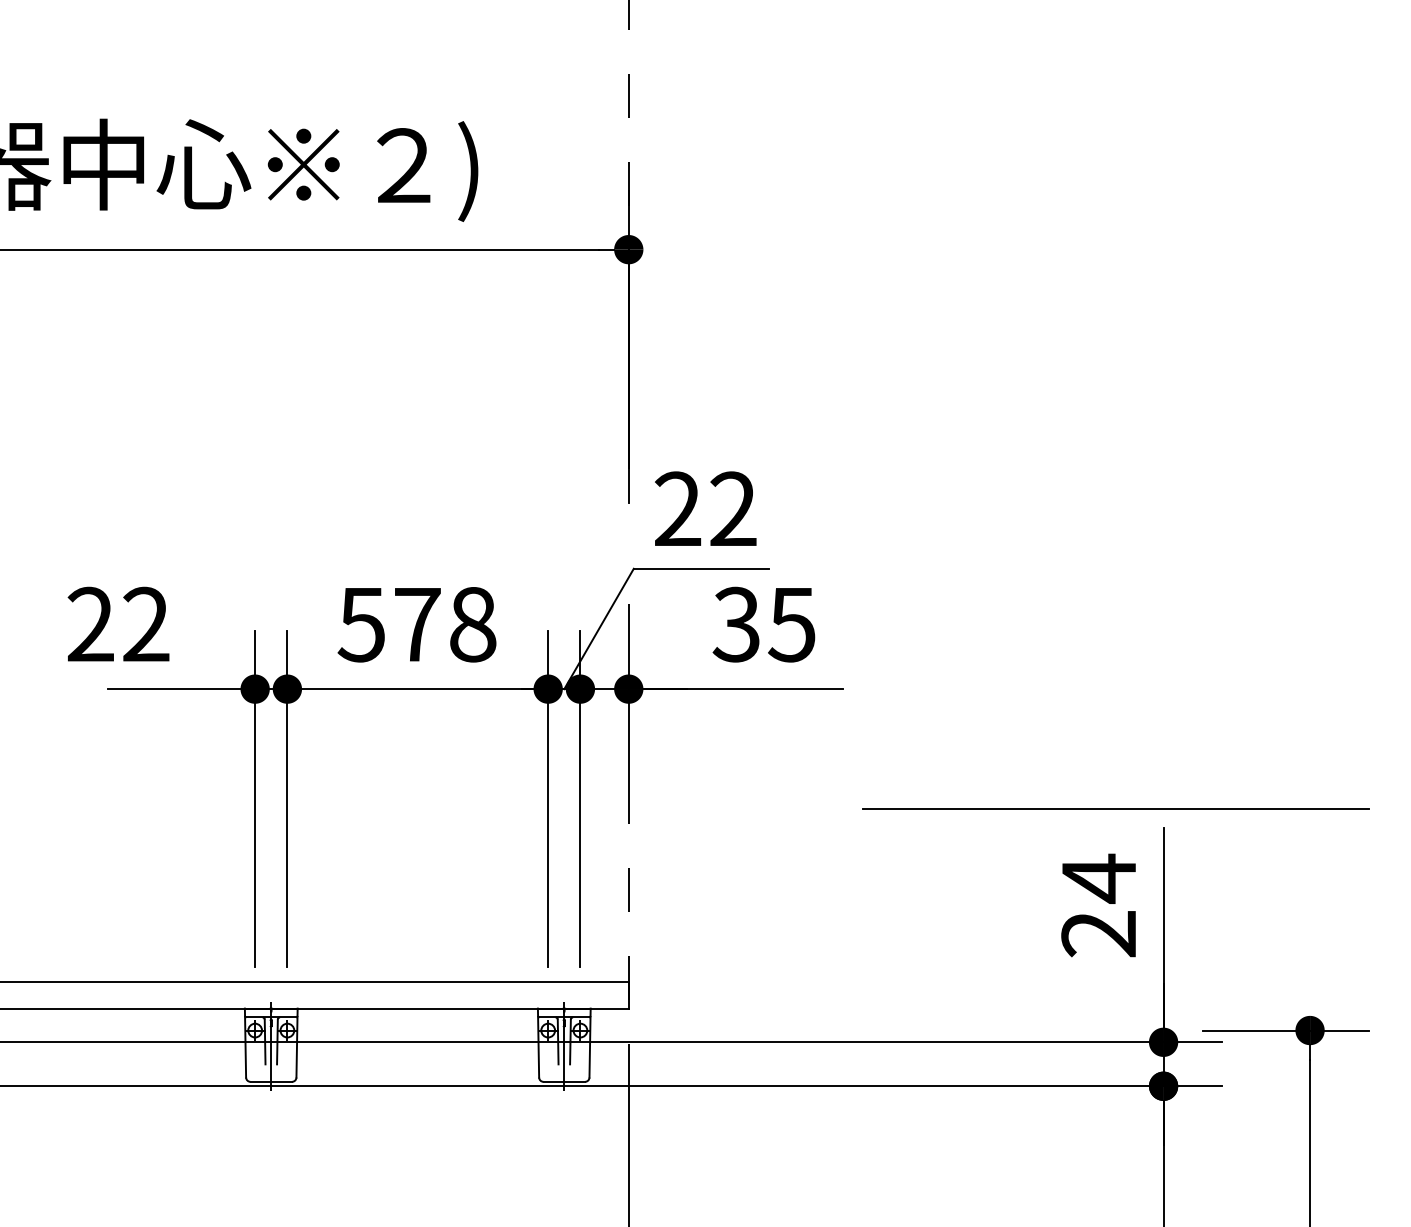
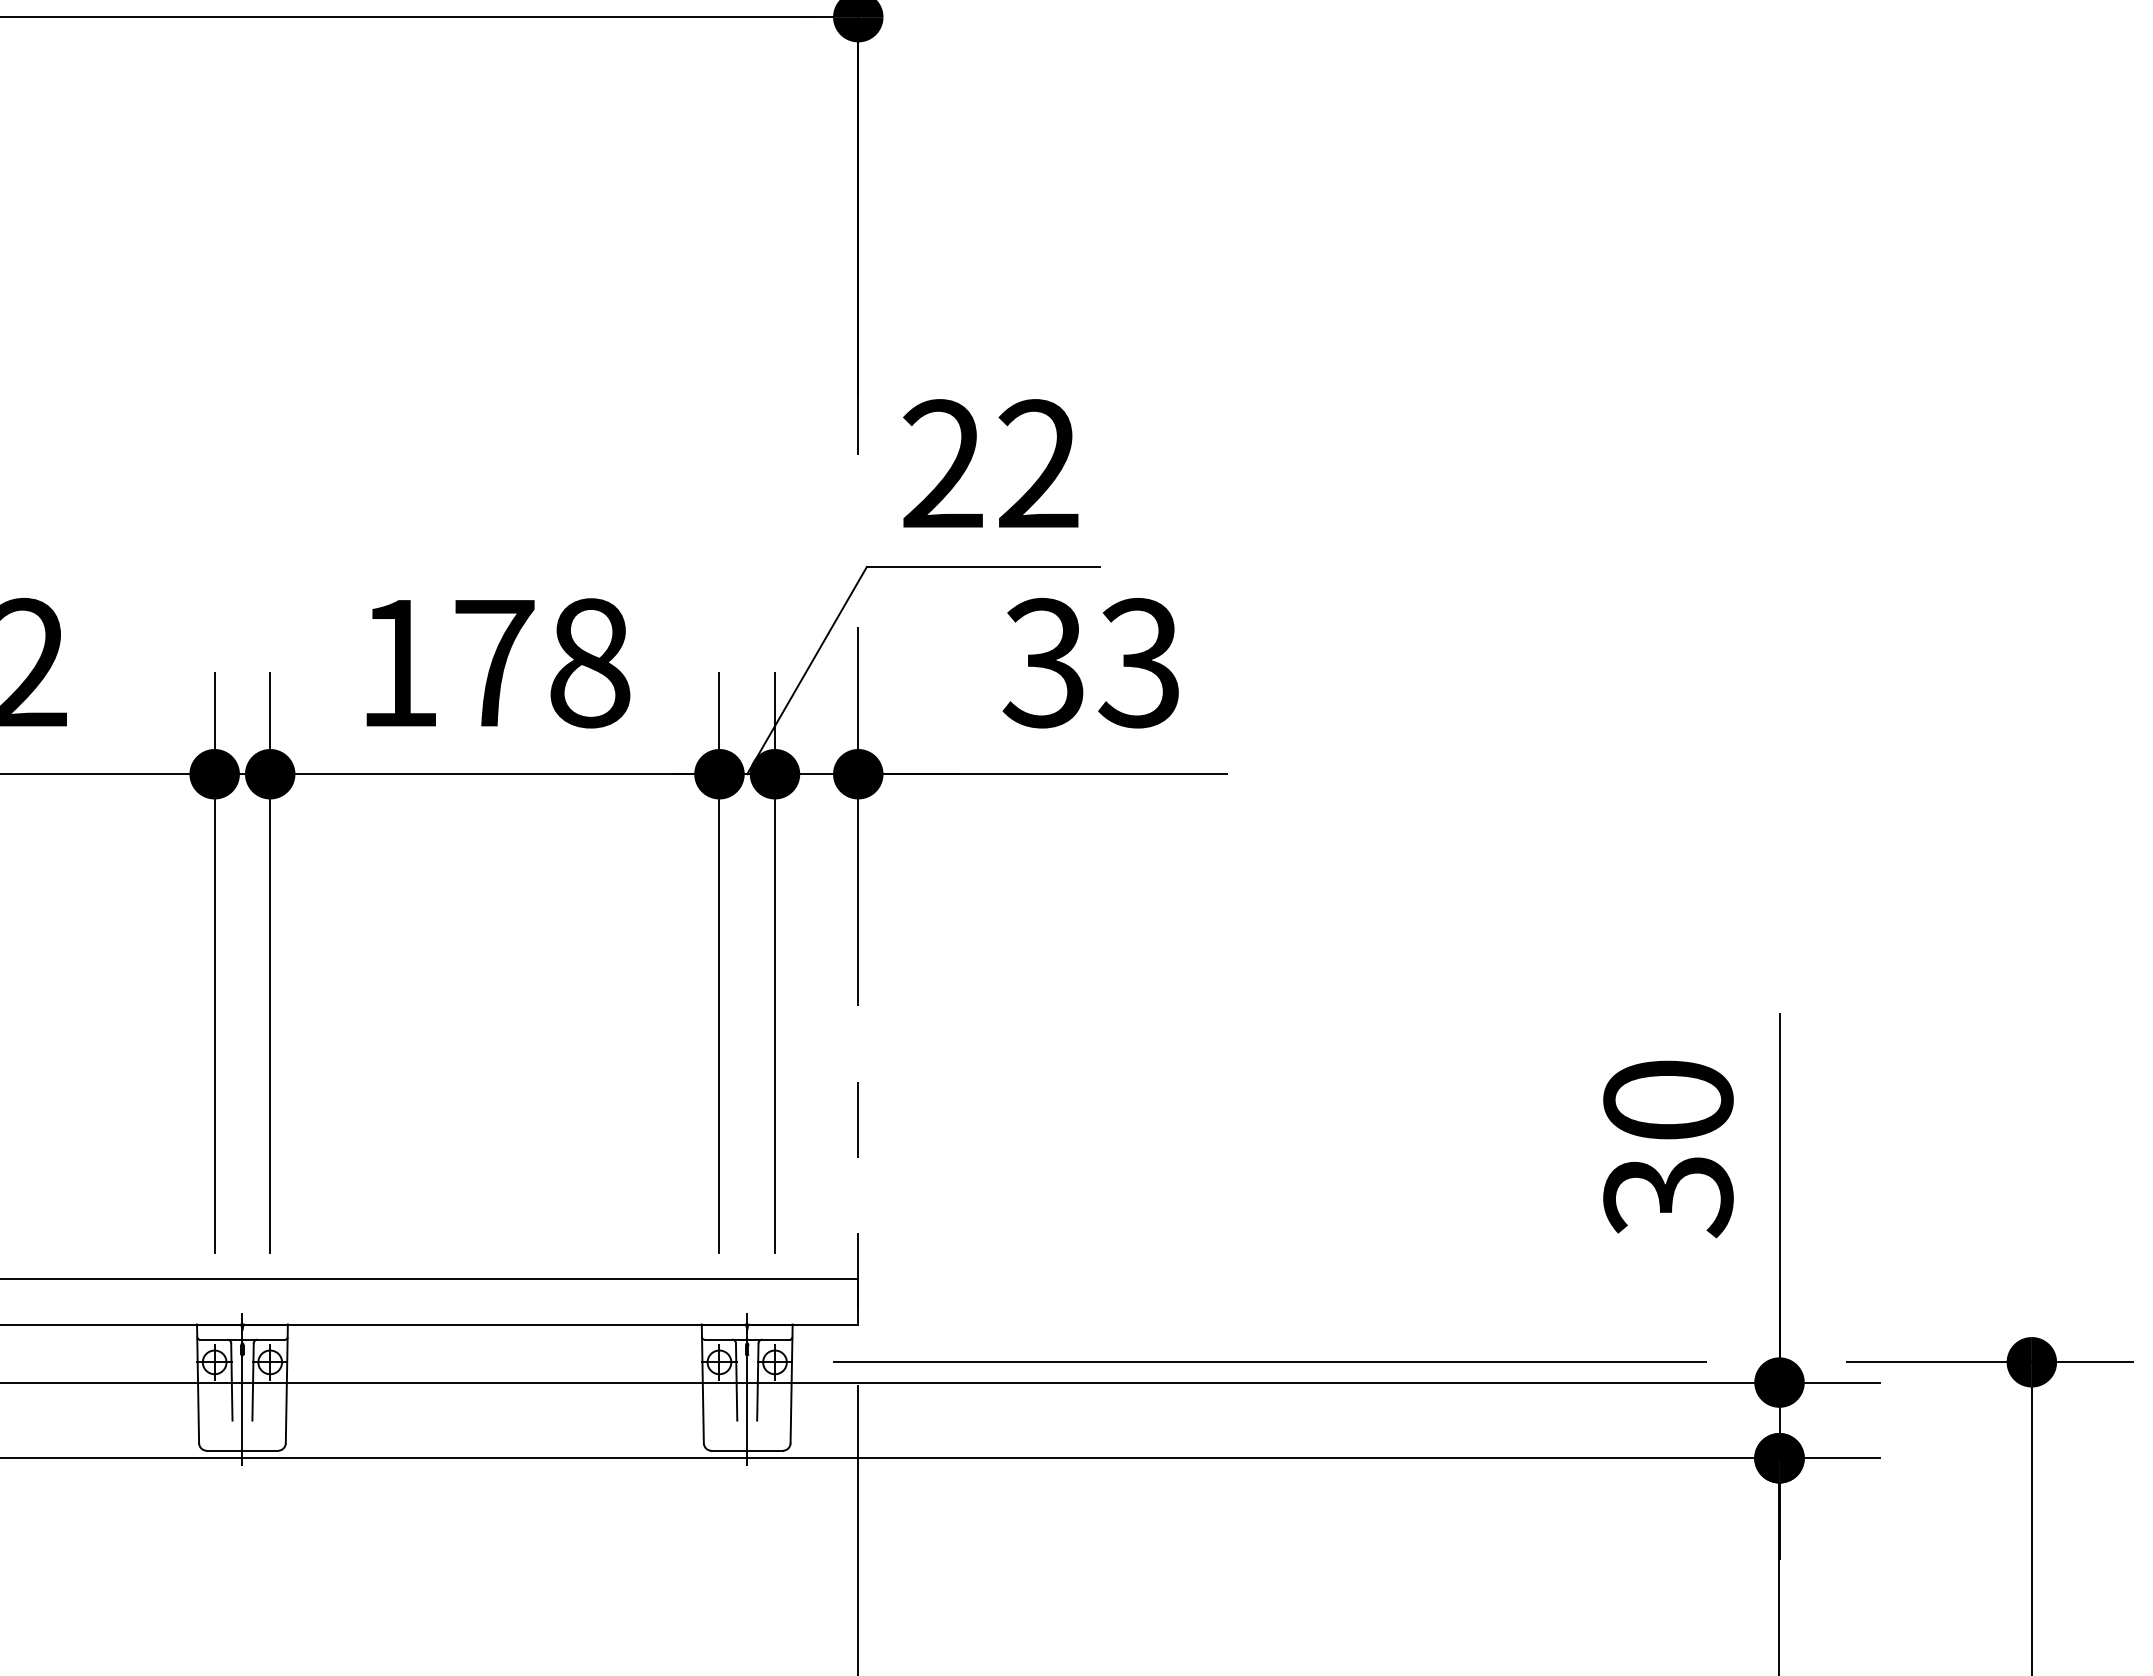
text: (791, 624) -> (1138, 662), 35 -> 33
text: (360, 625) -> (396, 664), 578 -> 178
line: (1115, 808) -> (1269, 1362), moved
text: (1098, 905) -> (1667, 1146), 24 -> 30

